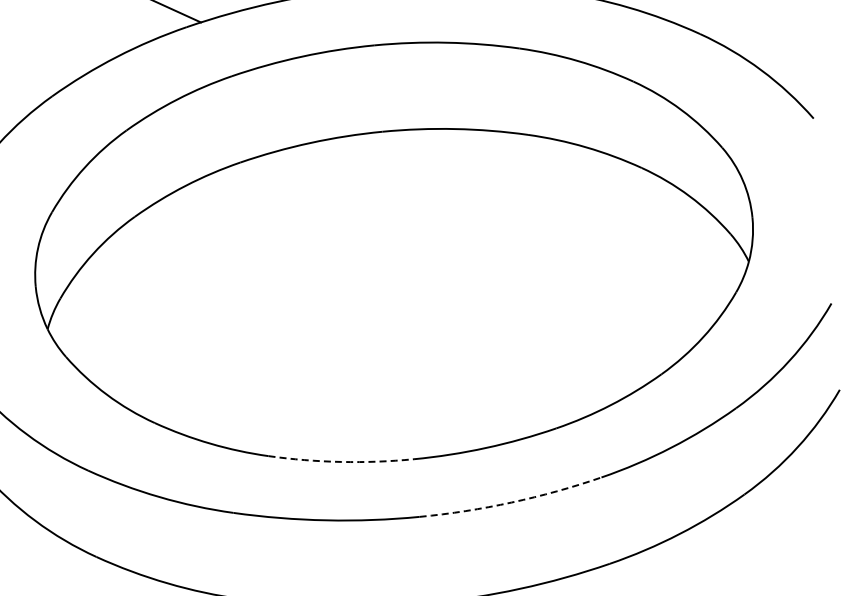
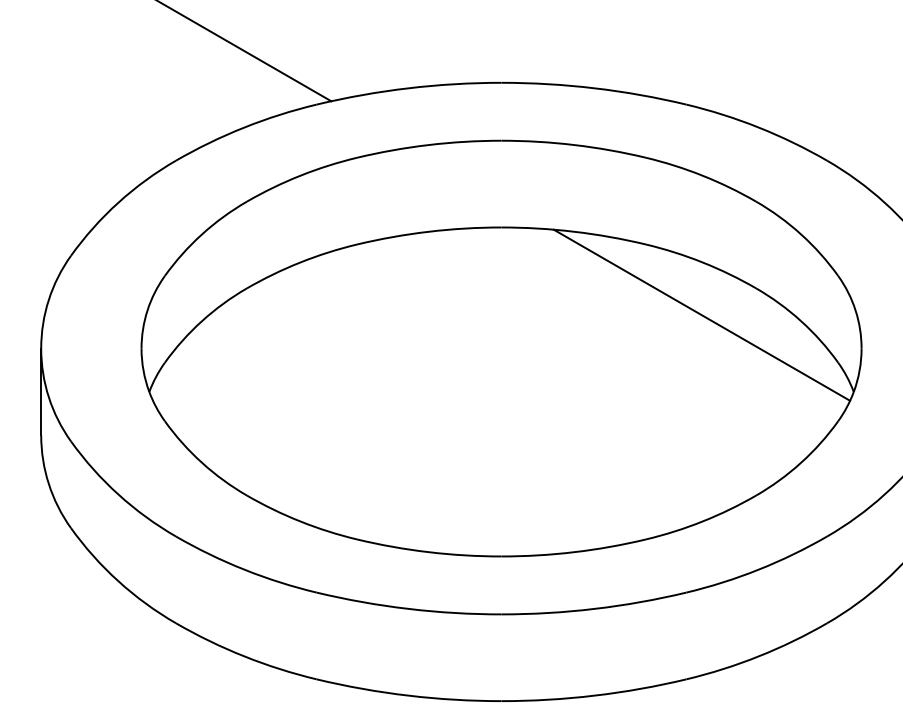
line: (589, 199) -> (701, 314), added
arc: (340, 462) -> (428, 552), dashed -> solid
arc: (511, 502) -> (594, 608), dashed -> solid

